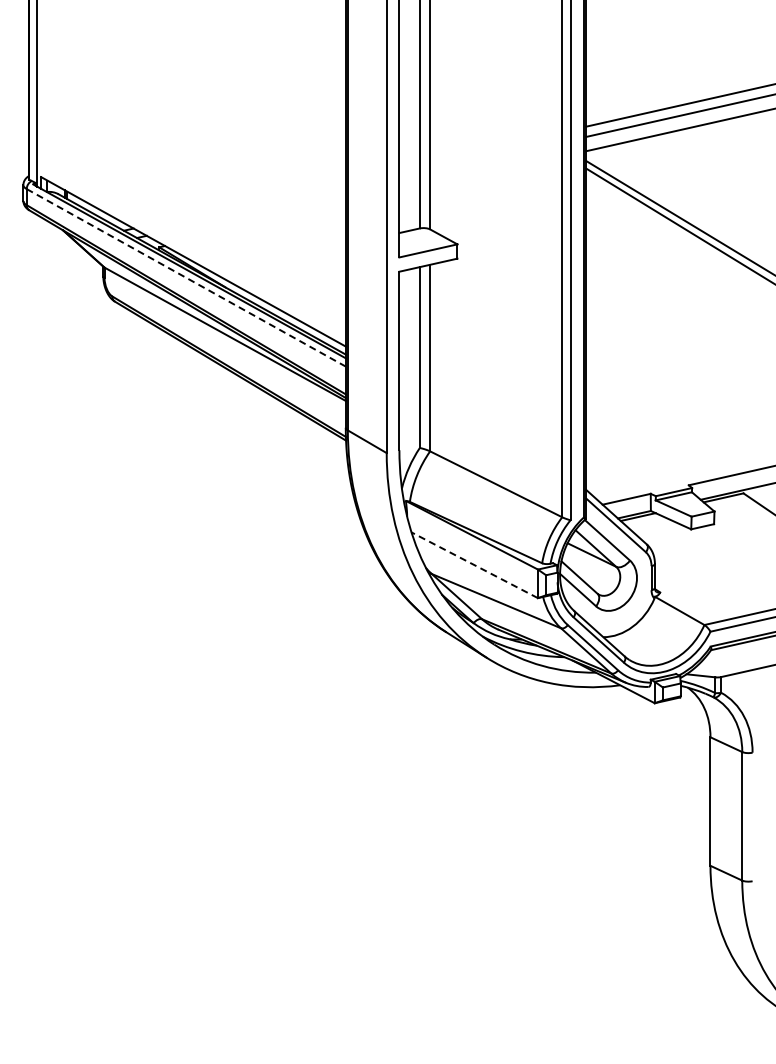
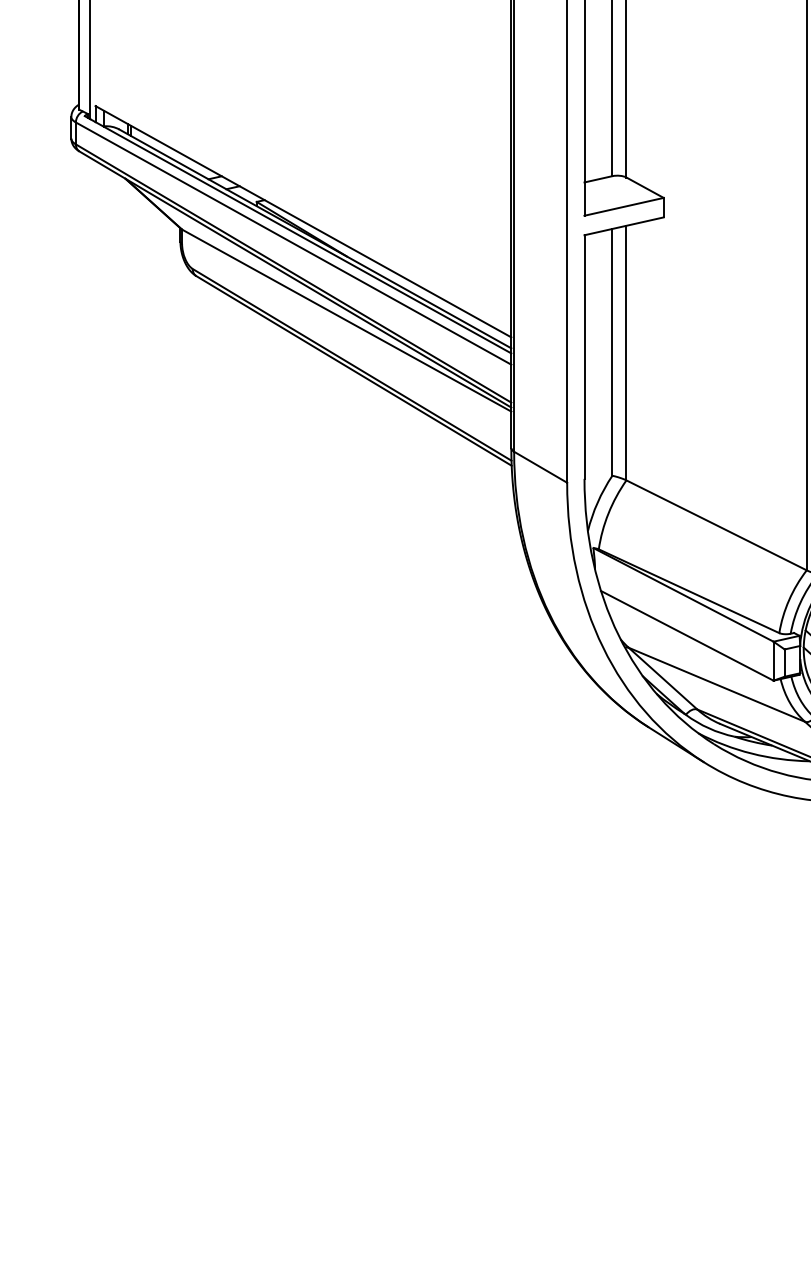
line: (186, 277) -> (293, 243), dashed -> solid
line: (474, 565) -> (686, 636), dashed -> solid

